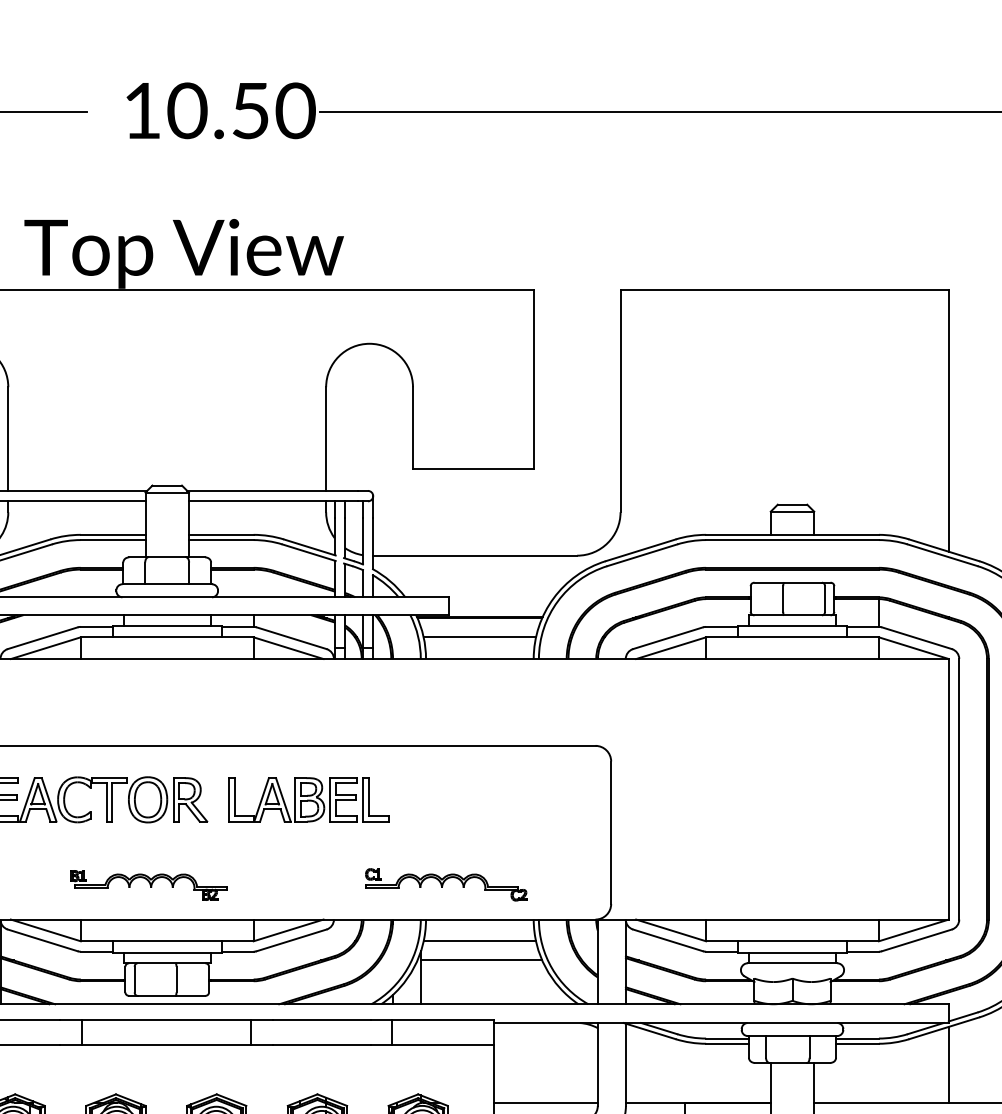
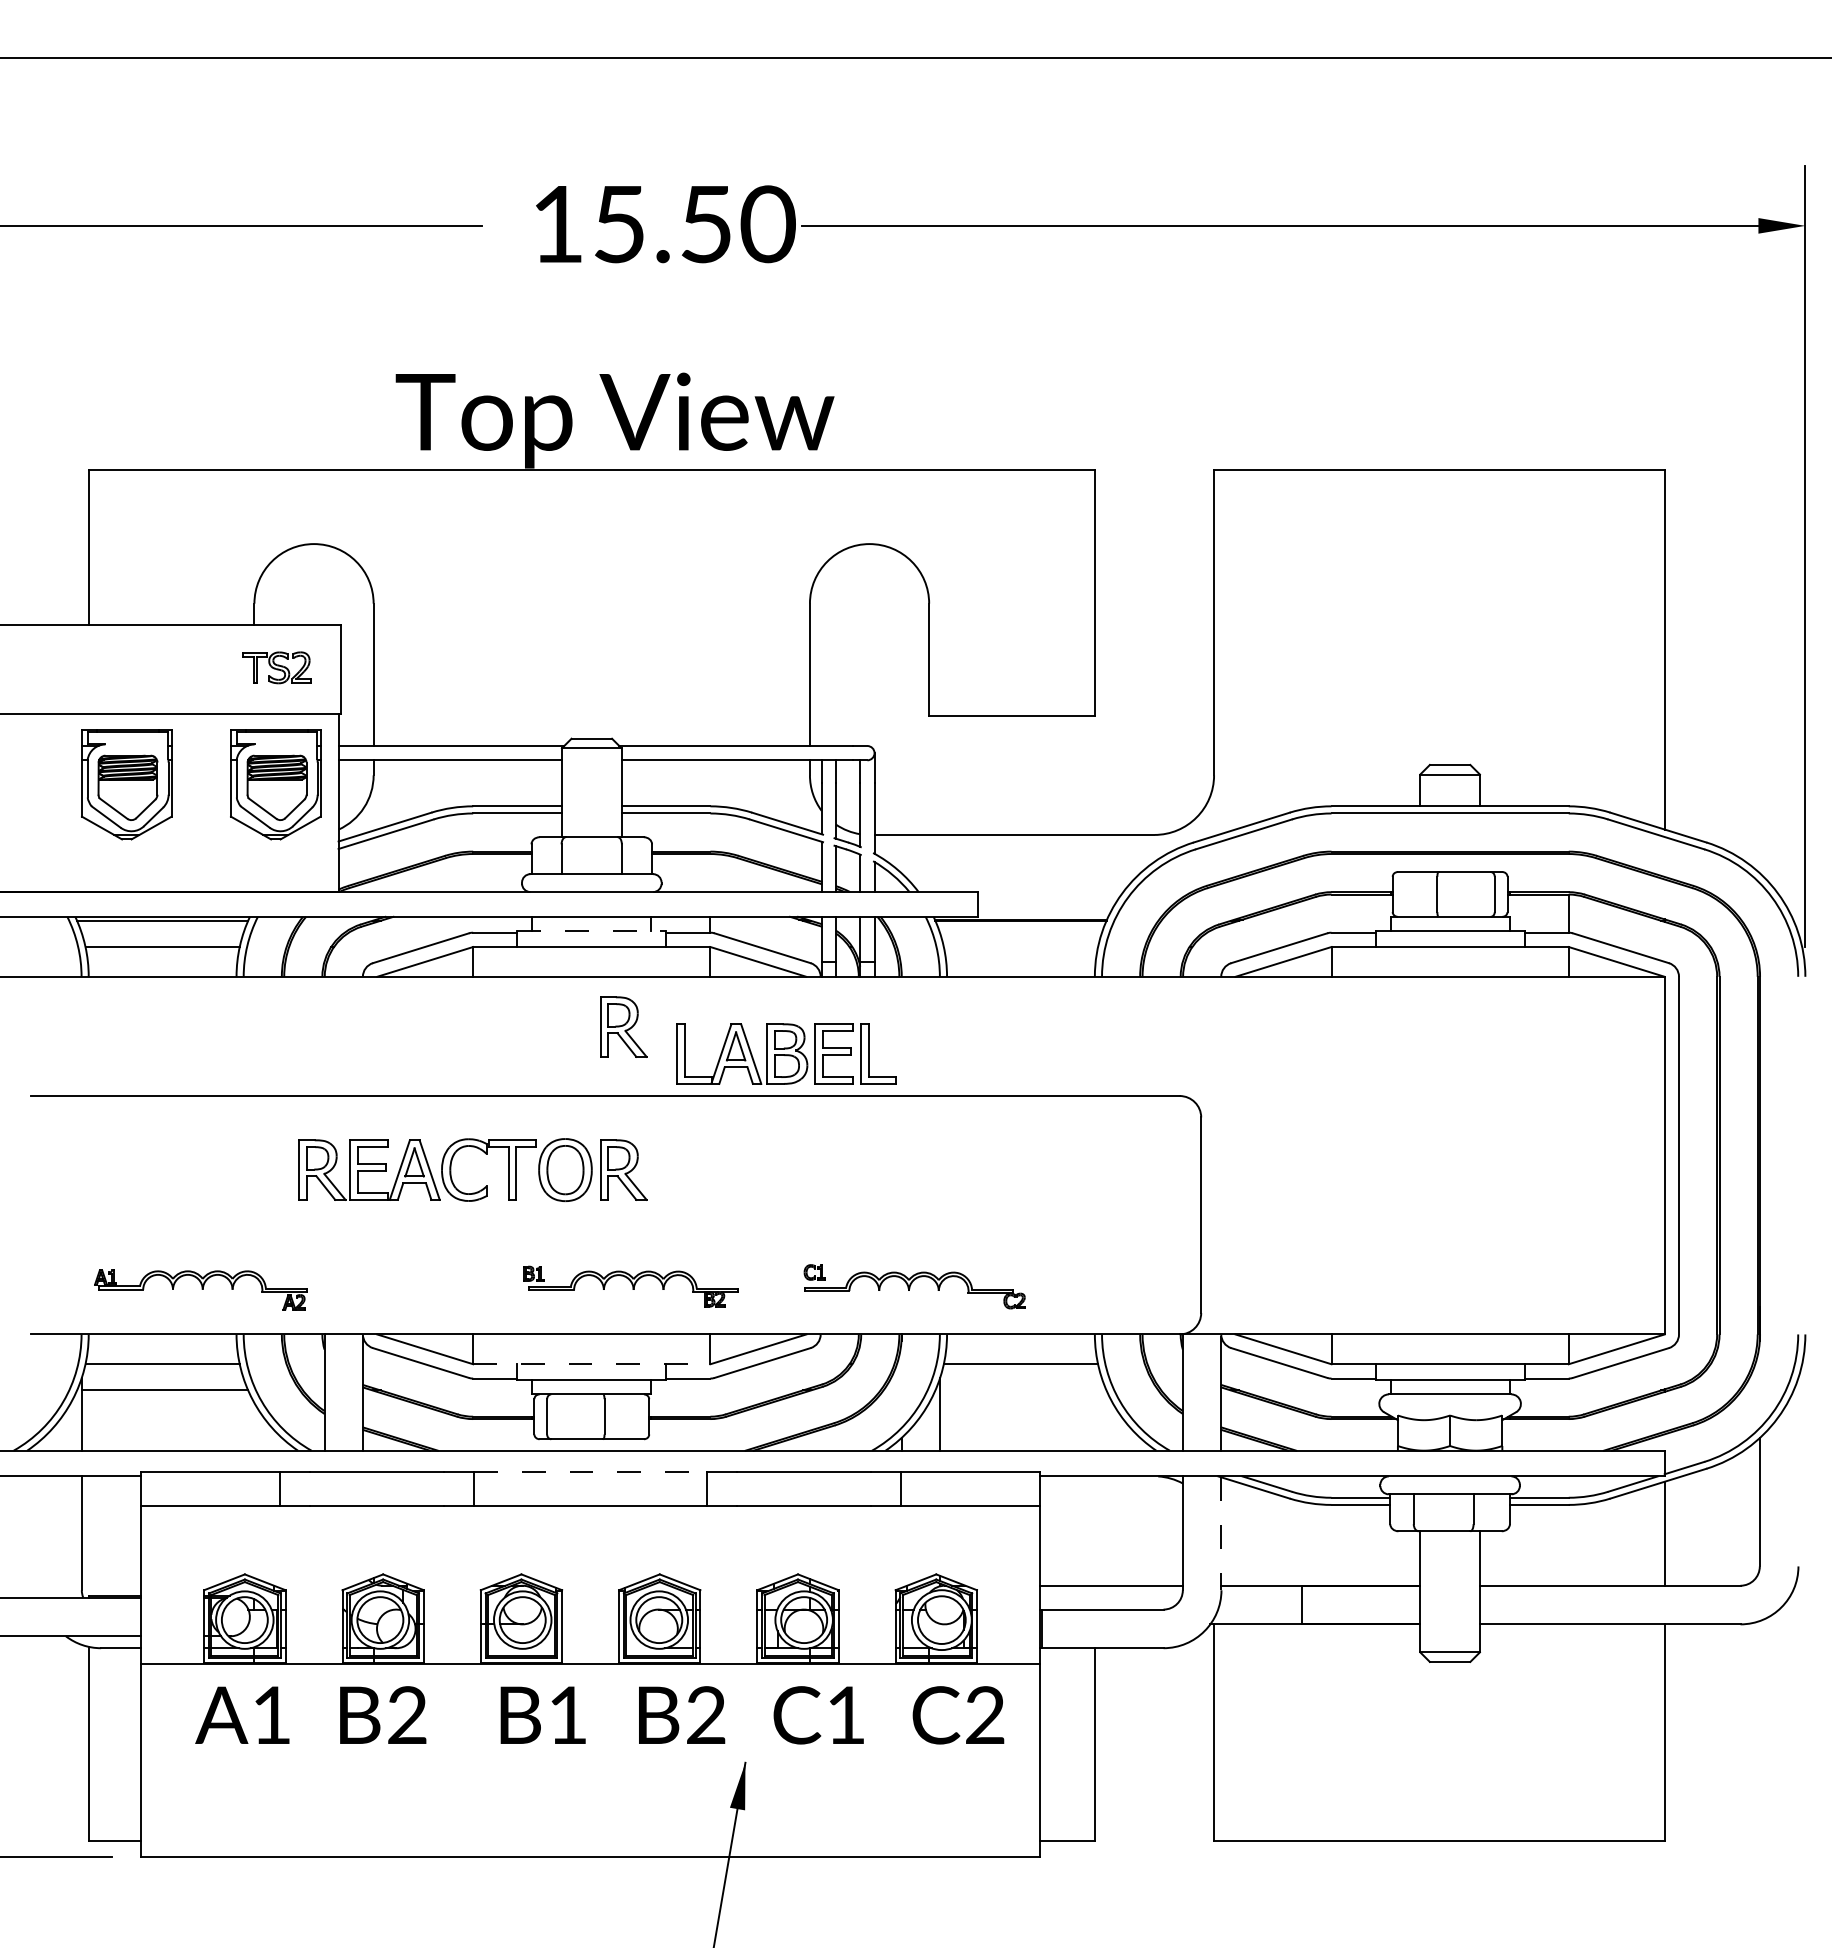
text: (187, 110) -> (619, 224), 10.50 -> 15.50
line: (167, 625) -> (591, 930), solid -> dashed
line: (479, 637) -> (1020, 947), removed
part: (190, 695) -> (623, 1026), added
part: (309, 799) -> (786, 1053), moved
part: (446, 884) -> (914, 1286), moved
part: (148, 885) -> (630, 1286), moved
line: (167, 941) -> (591, 1364), solid -> dashed
line: (481, 960) -> (1023, 1390), removed
line: (167, 1019) -> (591, 1471), solid -> dashed
line: (625, 1065) -> (1221, 1534), solid -> dashed

